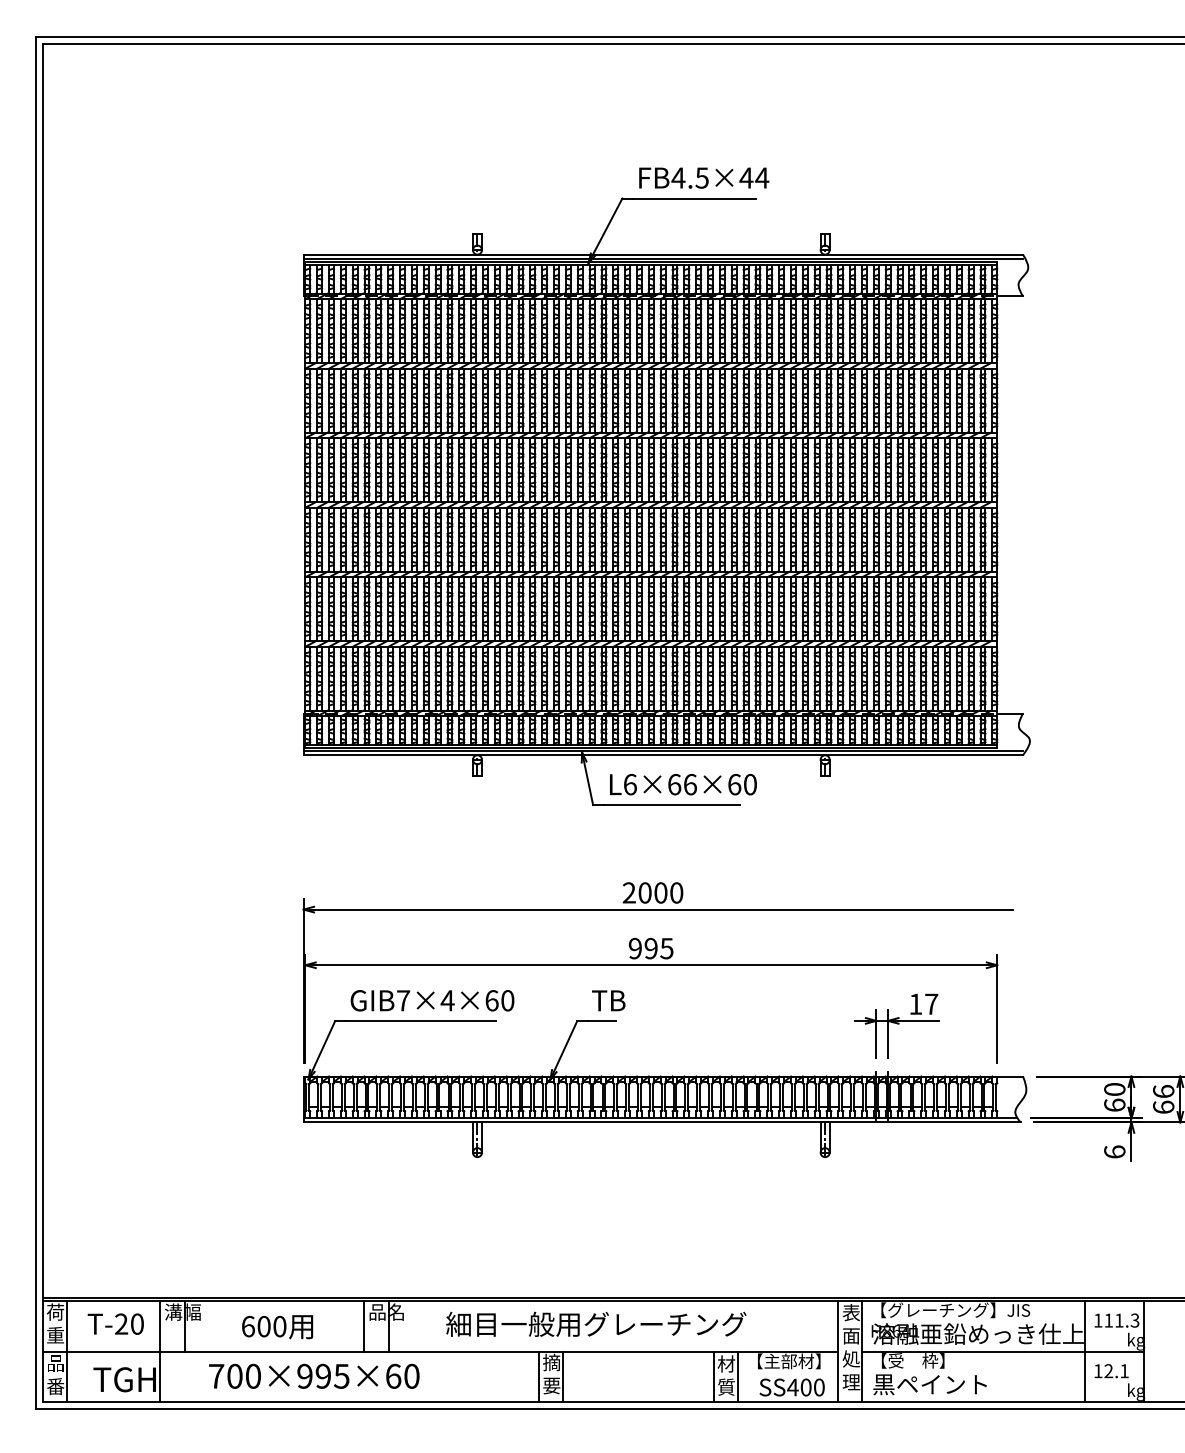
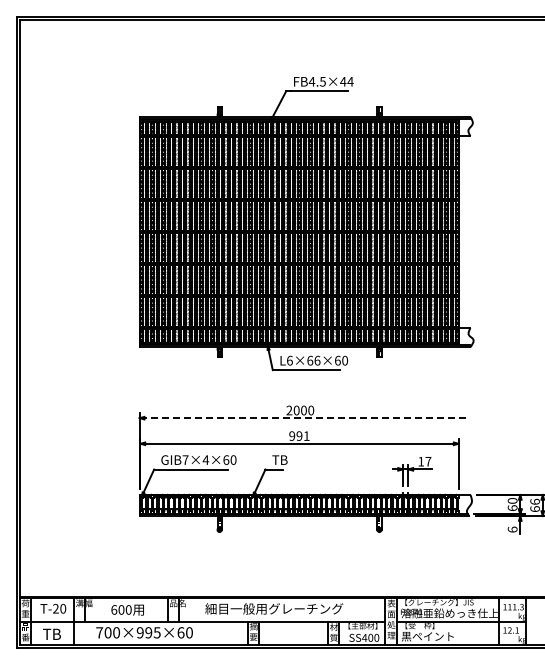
line: (664, 910) -> (305, 418), solid -> dashed
text: (666, 947) -> (306, 435), 995 -> 991
text: (133, 1380) -> (61, 634), TGH -> TB

